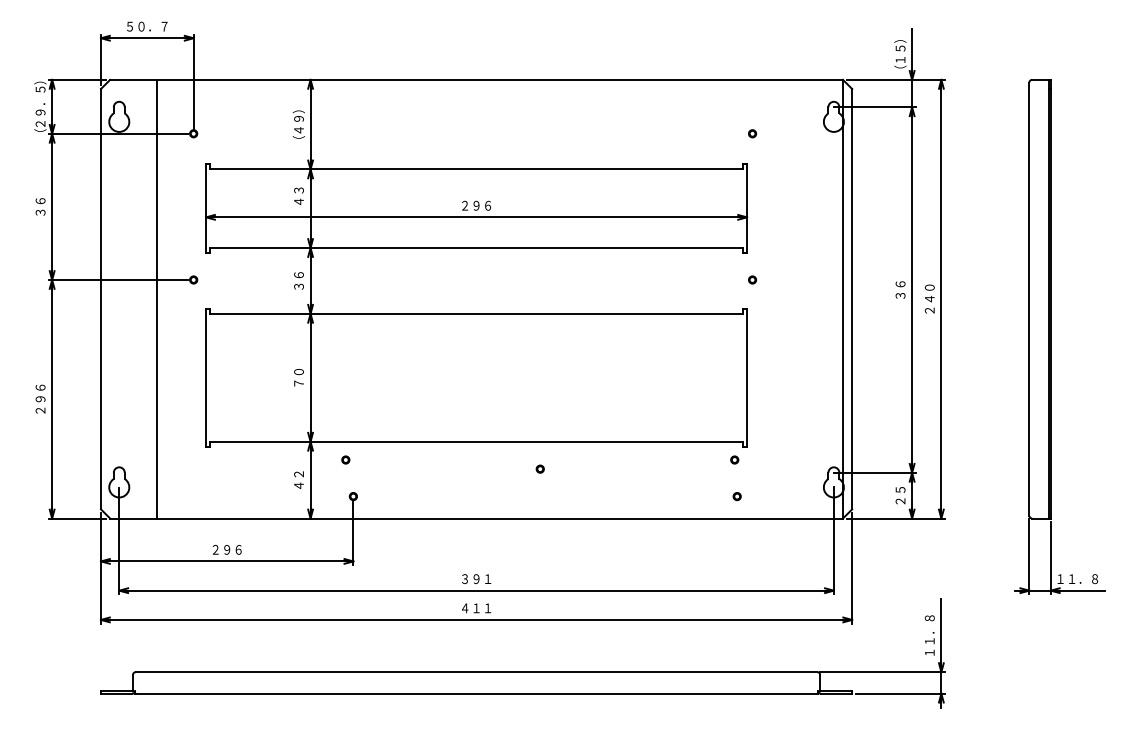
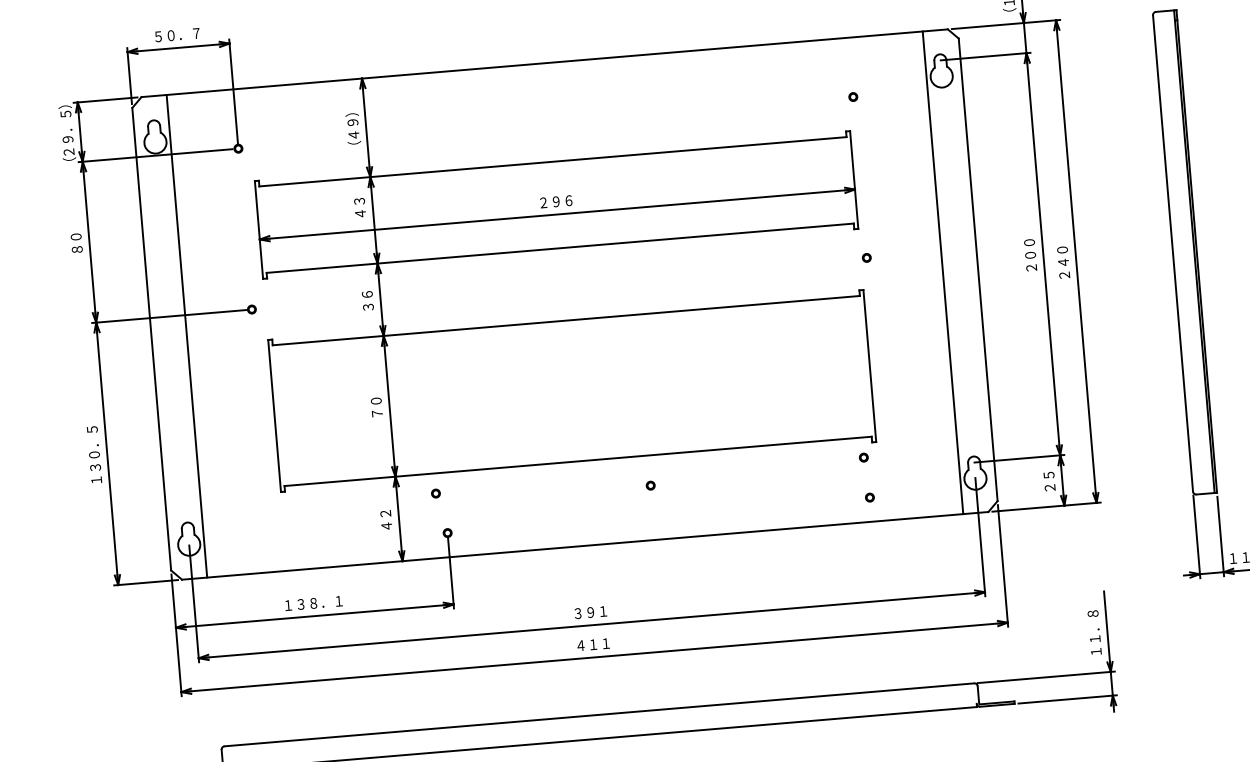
text: (40, 206) -> (76, 242), ３６ -> ８０
text: (900, 289) -> (1030, 254), ３６ -> ２００
line: (156, 298) -> (186, 335), moved
line: (843, 298) -> (943, 272), moved
text: (40, 398) -> (94, 454), ２９６ -> １３０．５
text: (227, 549) -> (314, 602), ２９６ -> １３８．１

